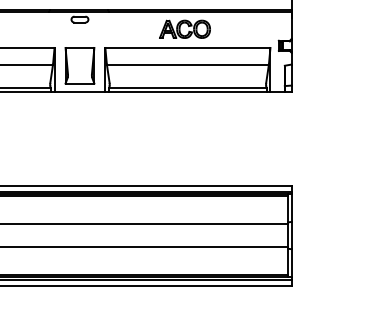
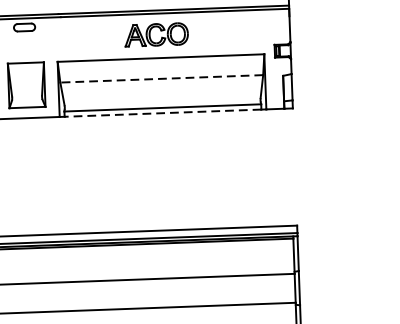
line: (187, 64) -> (161, 78), solid -> dashed
line: (187, 92) -> (162, 113), solid -> dashed

